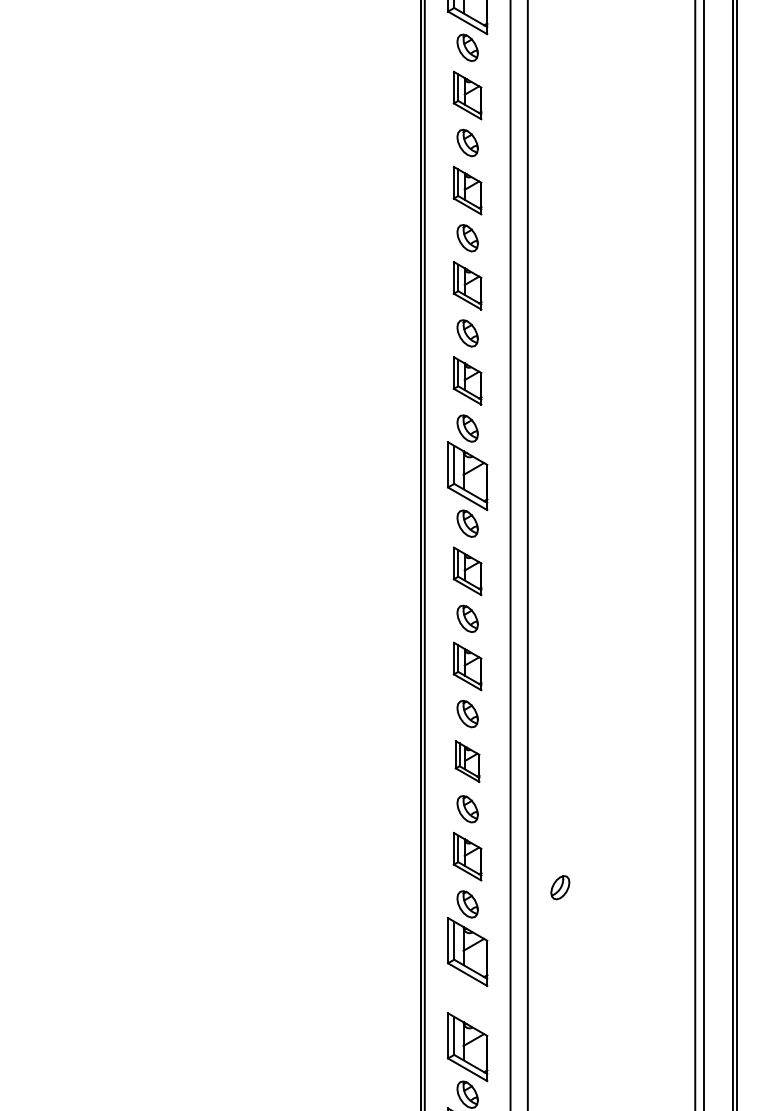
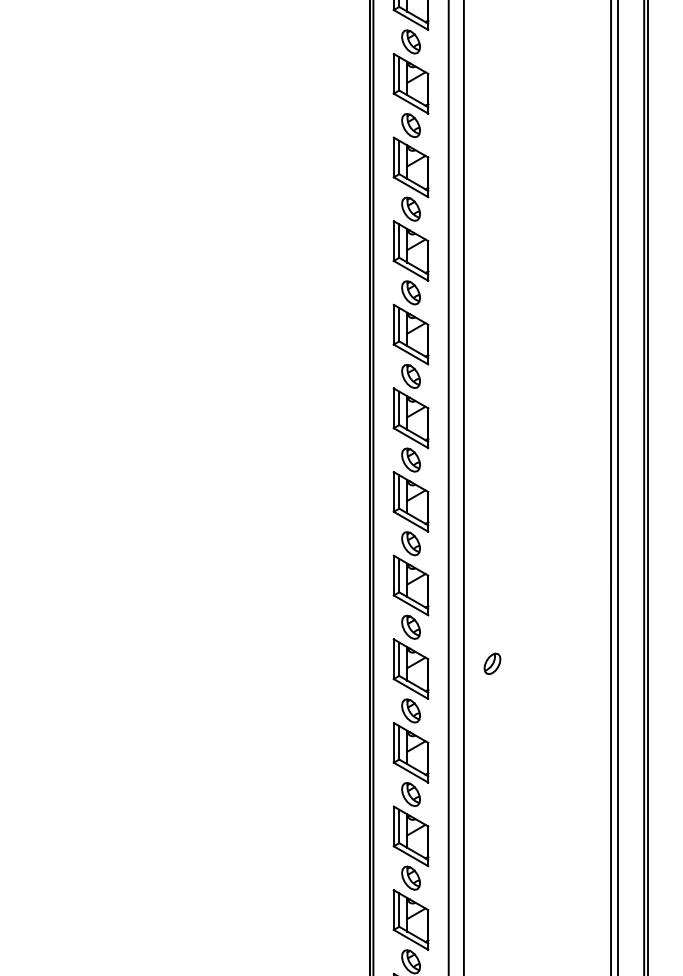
part: (467, 95) -> (410, 83), size x1.43
part: (467, 190) -> (410, 167), size x1.43
part: (467, 285) -> (410, 250), size x1.43
part: (467, 380) -> (410, 334), size x1.43
part: (467, 570) -> (410, 501), size x1.43
part: (467, 666) -> (410, 585), size x1.43
part: (467, 760) -> (410, 668), size x1.67
part: (467, 856) -> (410, 752), size x1.43
part: (560, 887) -> (492, 663), moved
part: (467, 998) -> (410, 877), added

